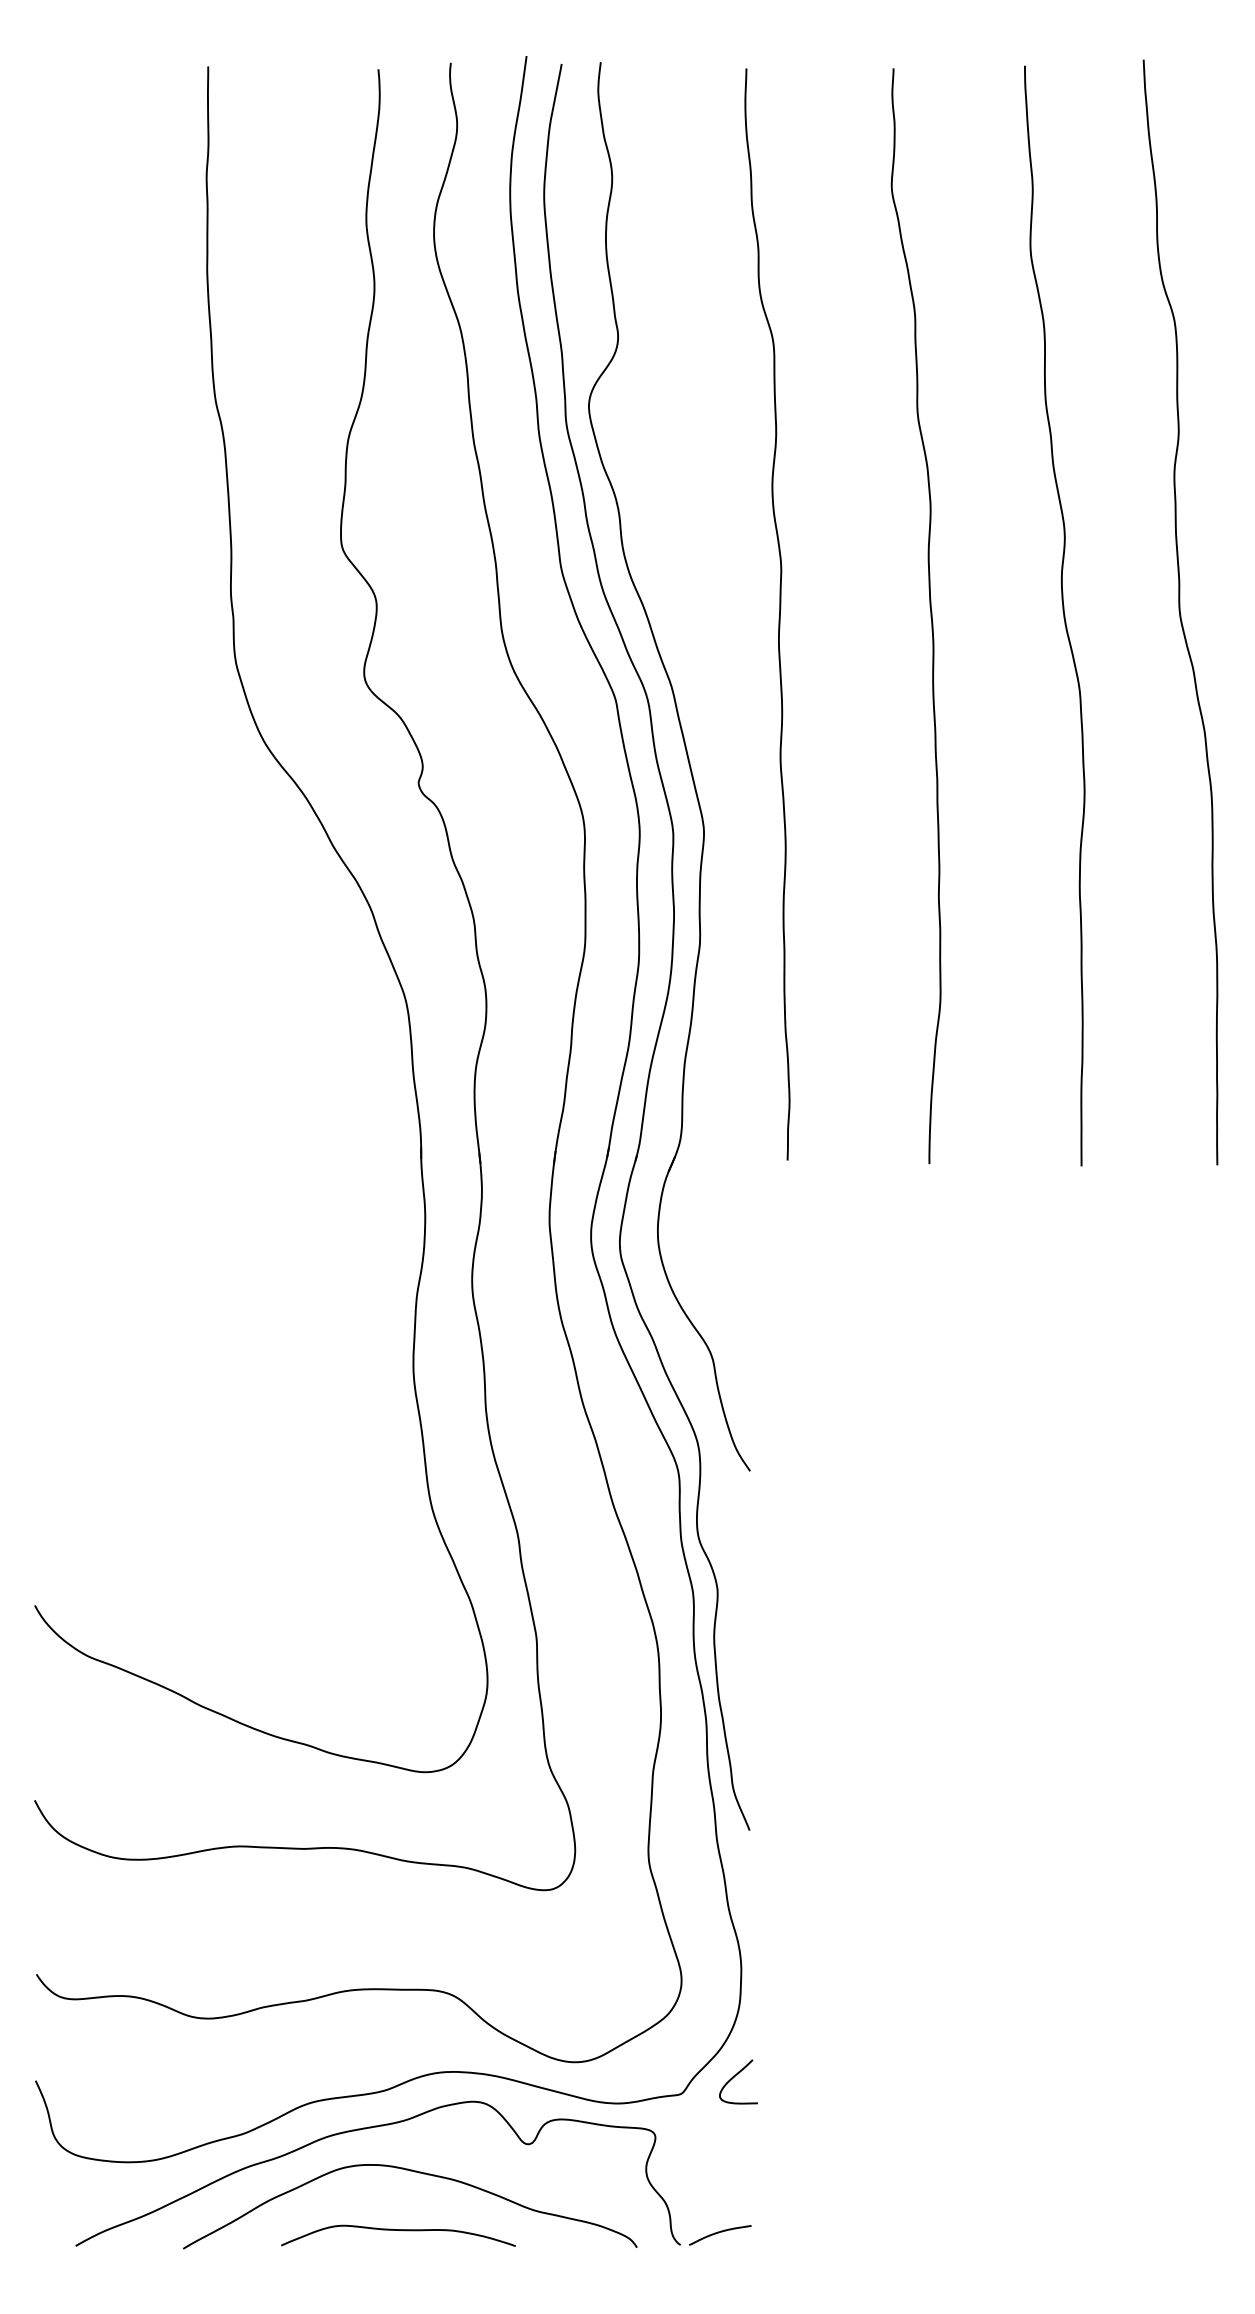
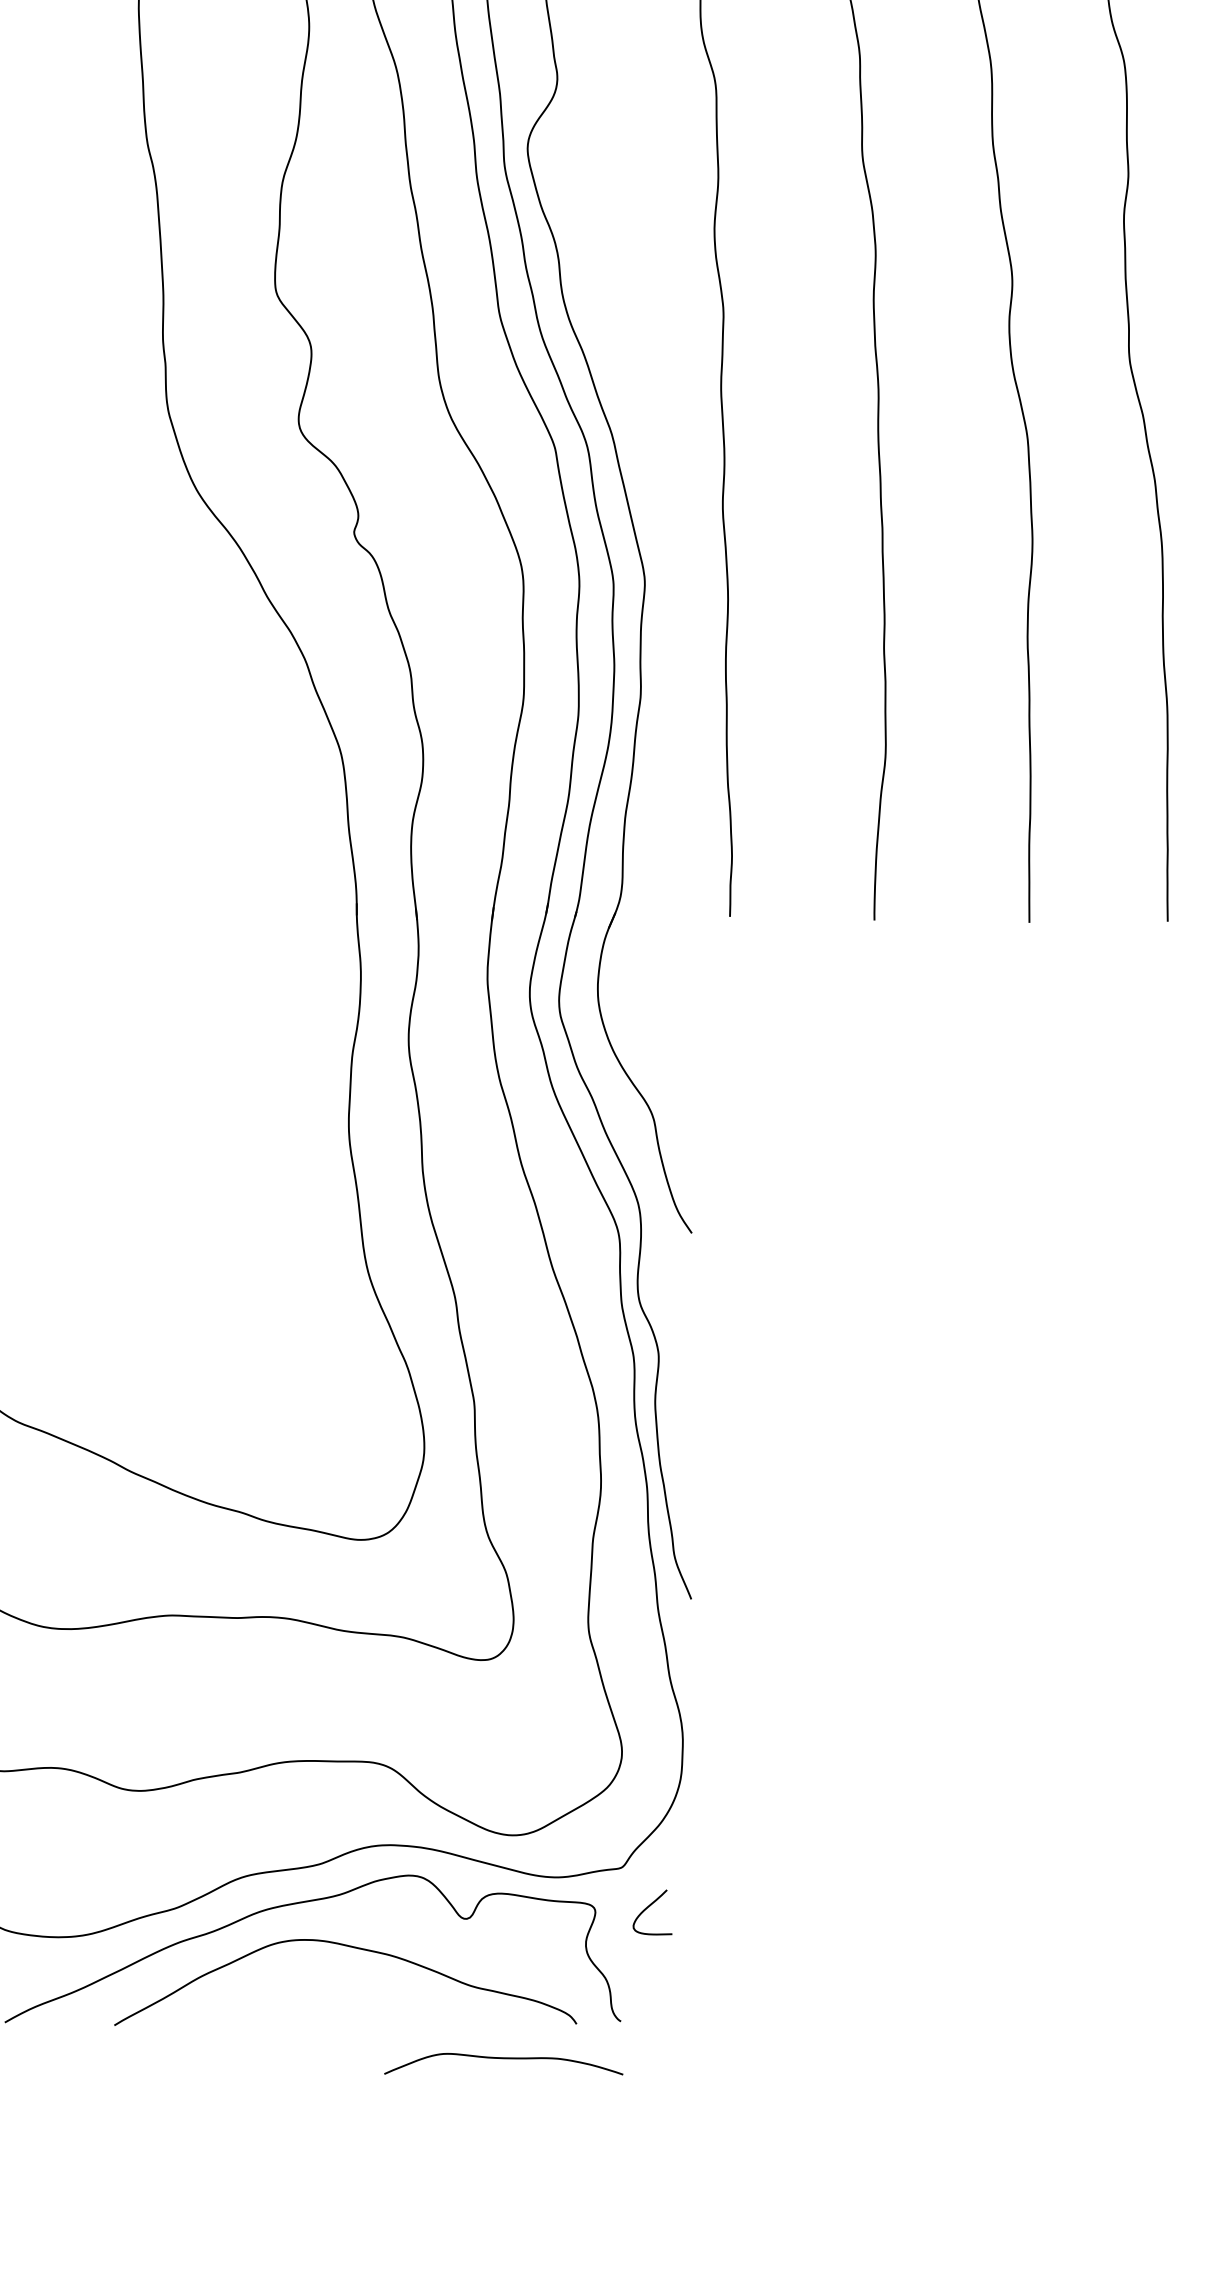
curve: (734, 2077) -> (648, 1907), moved
curve: (398, 2230) -> (503, 2058), moved
curve: (719, 2233) -> (660, 2009), removed

